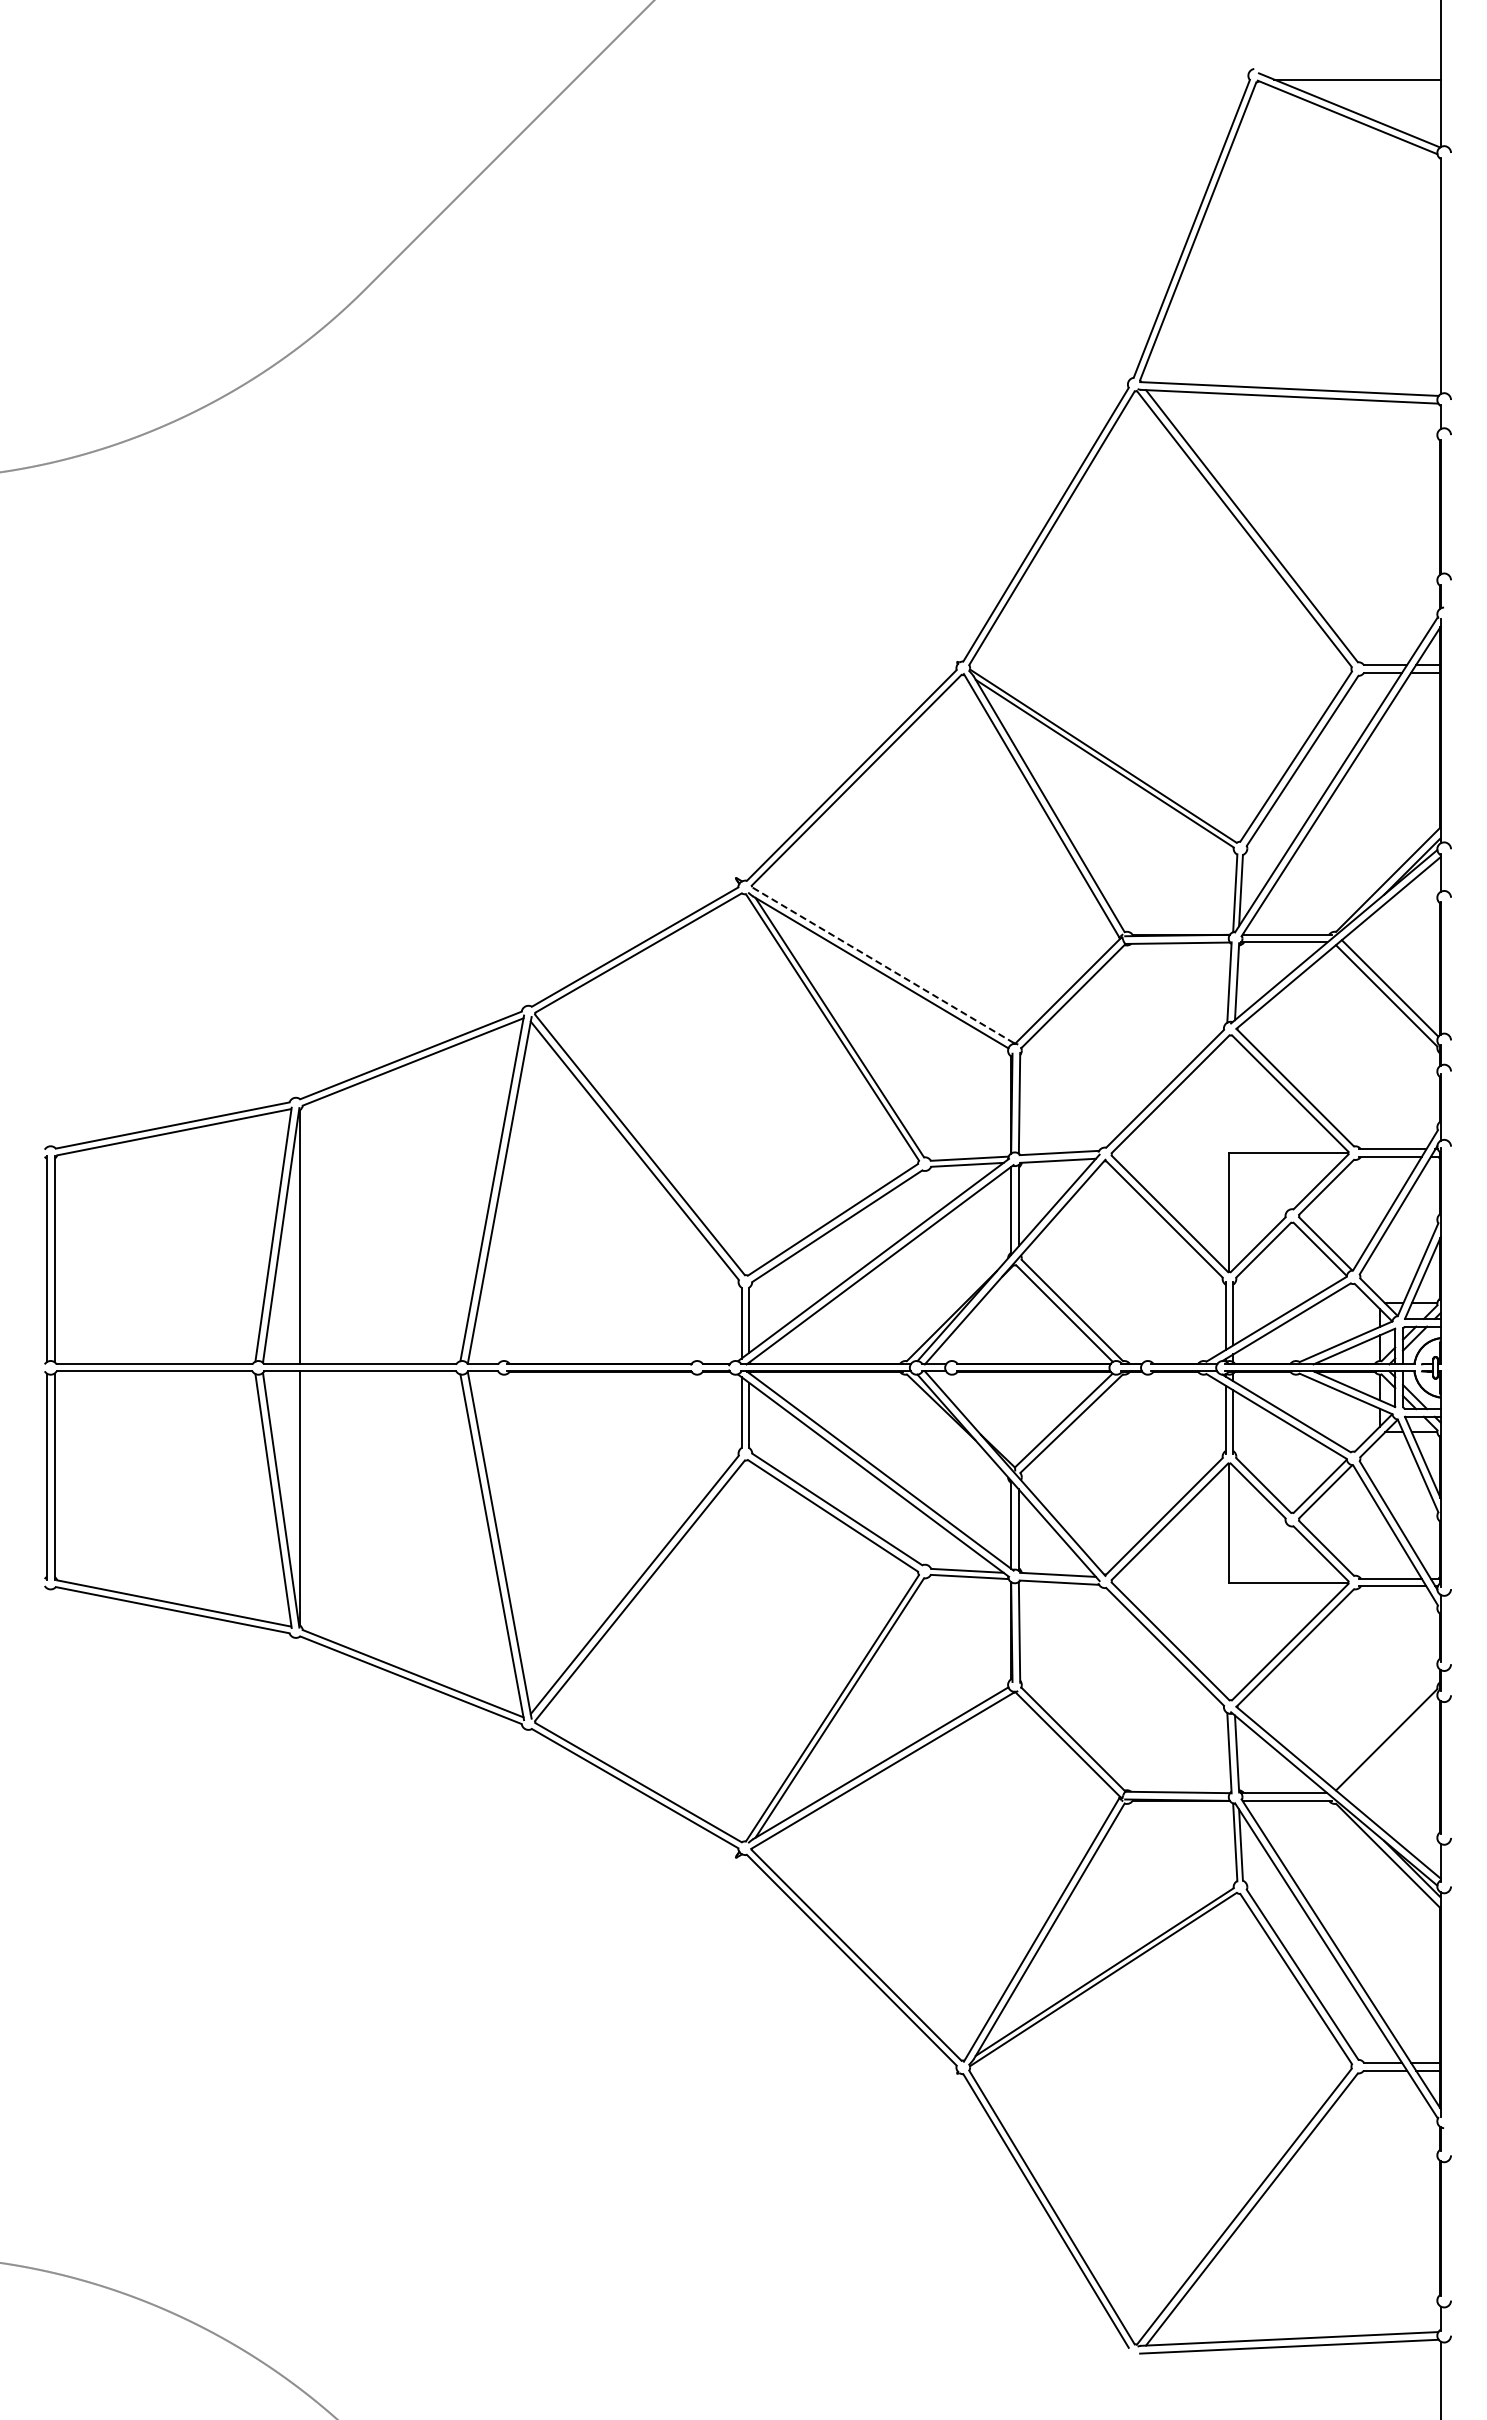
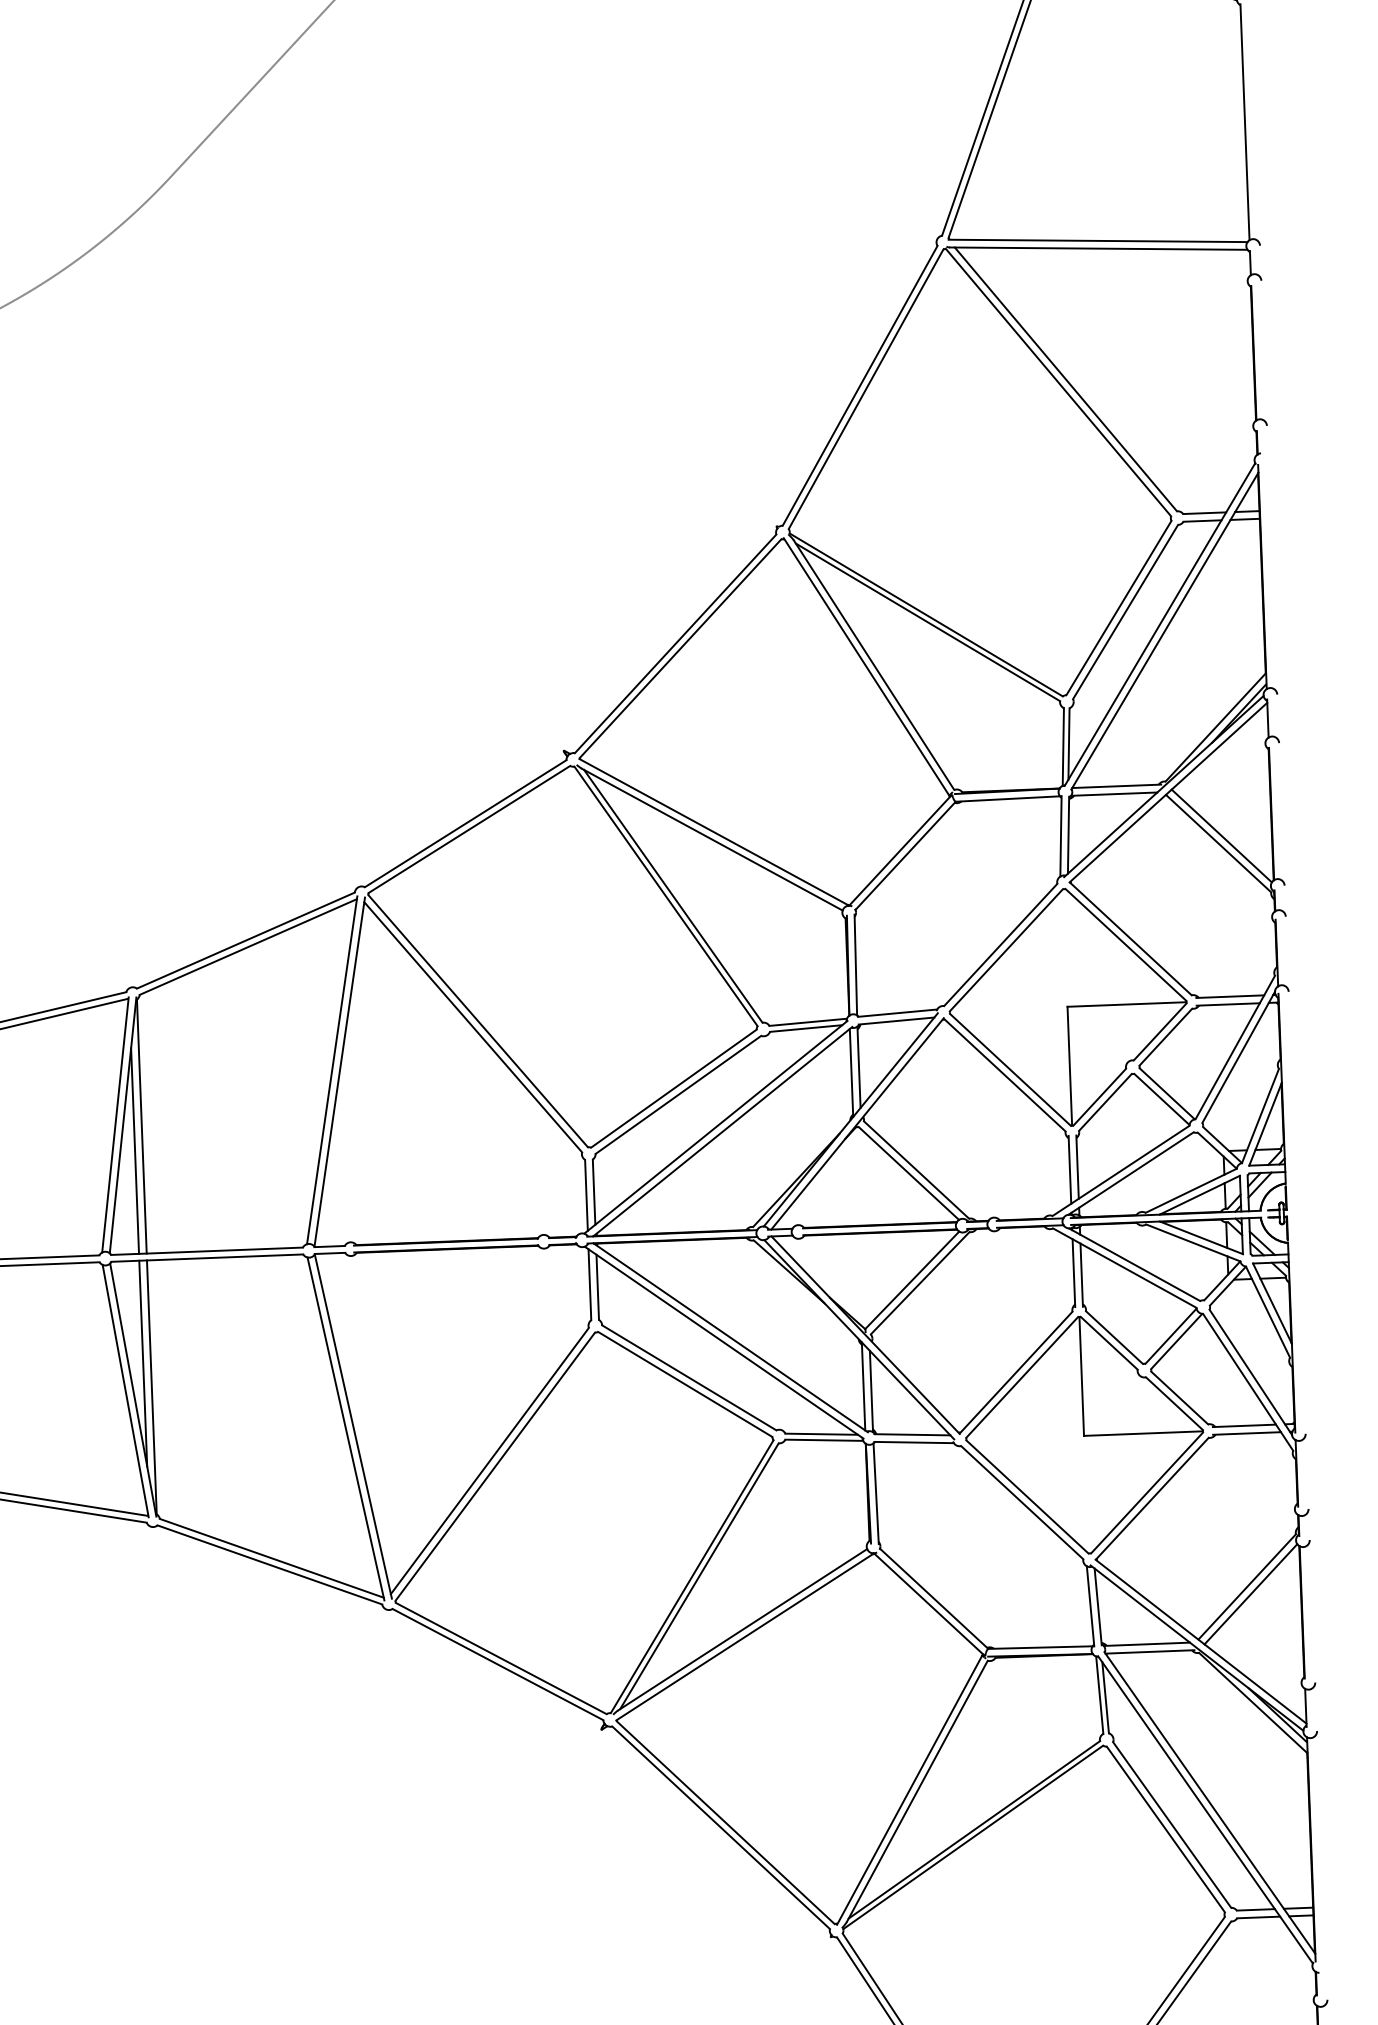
line: (882, 964) -> (713, 831), dashed -> solid
line: (292, 1261) -> (135, 1151), added
line: (292, 1474) -> (143, 1363), added
line: (1389, 1747) -> (1250, 1594), added

